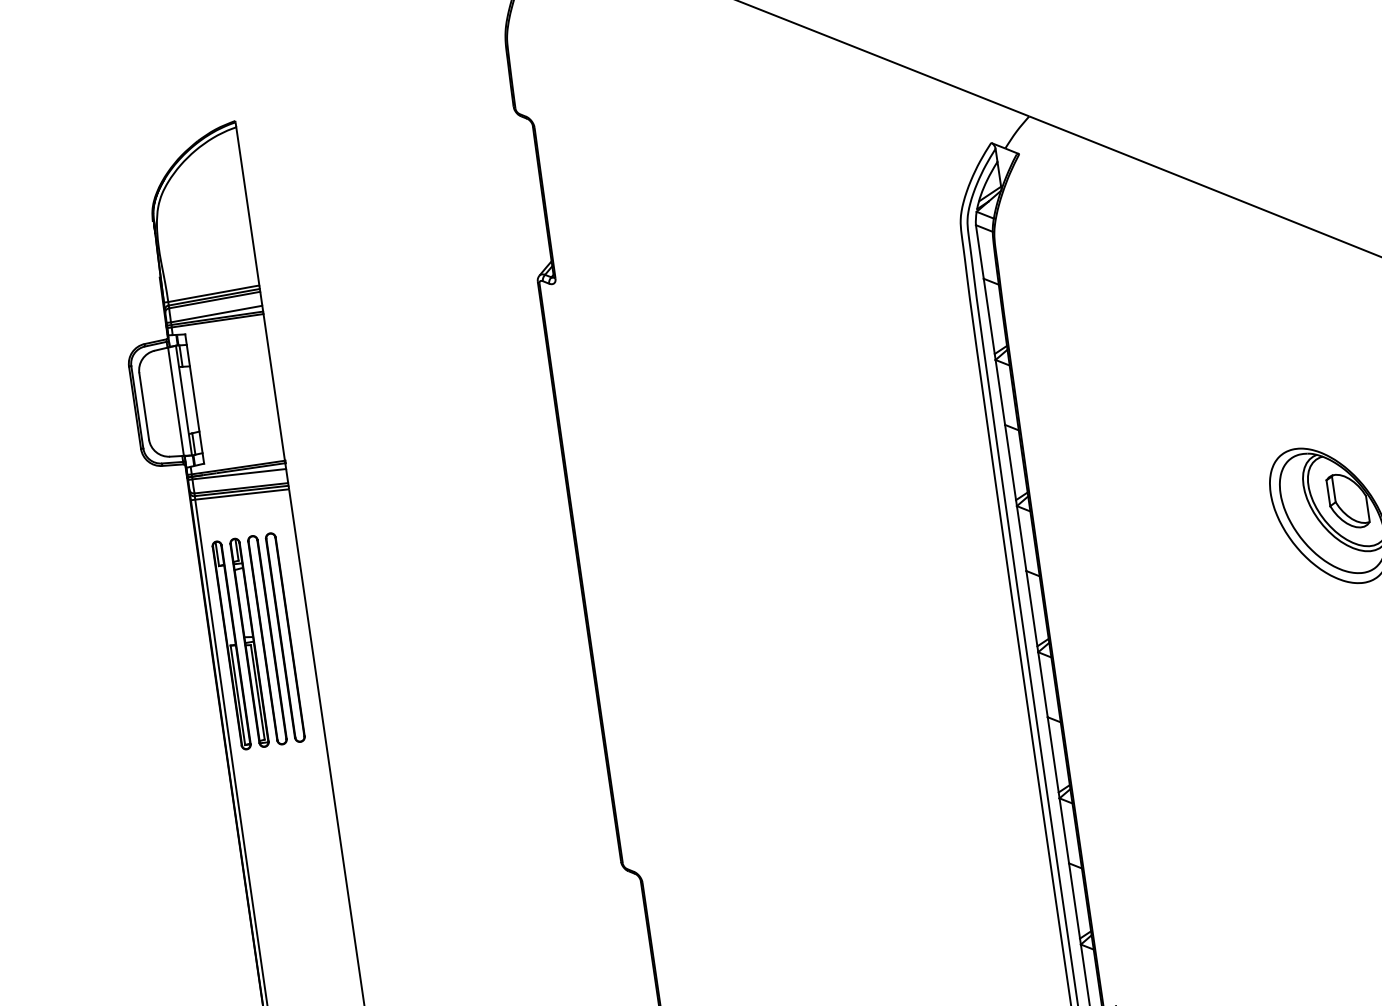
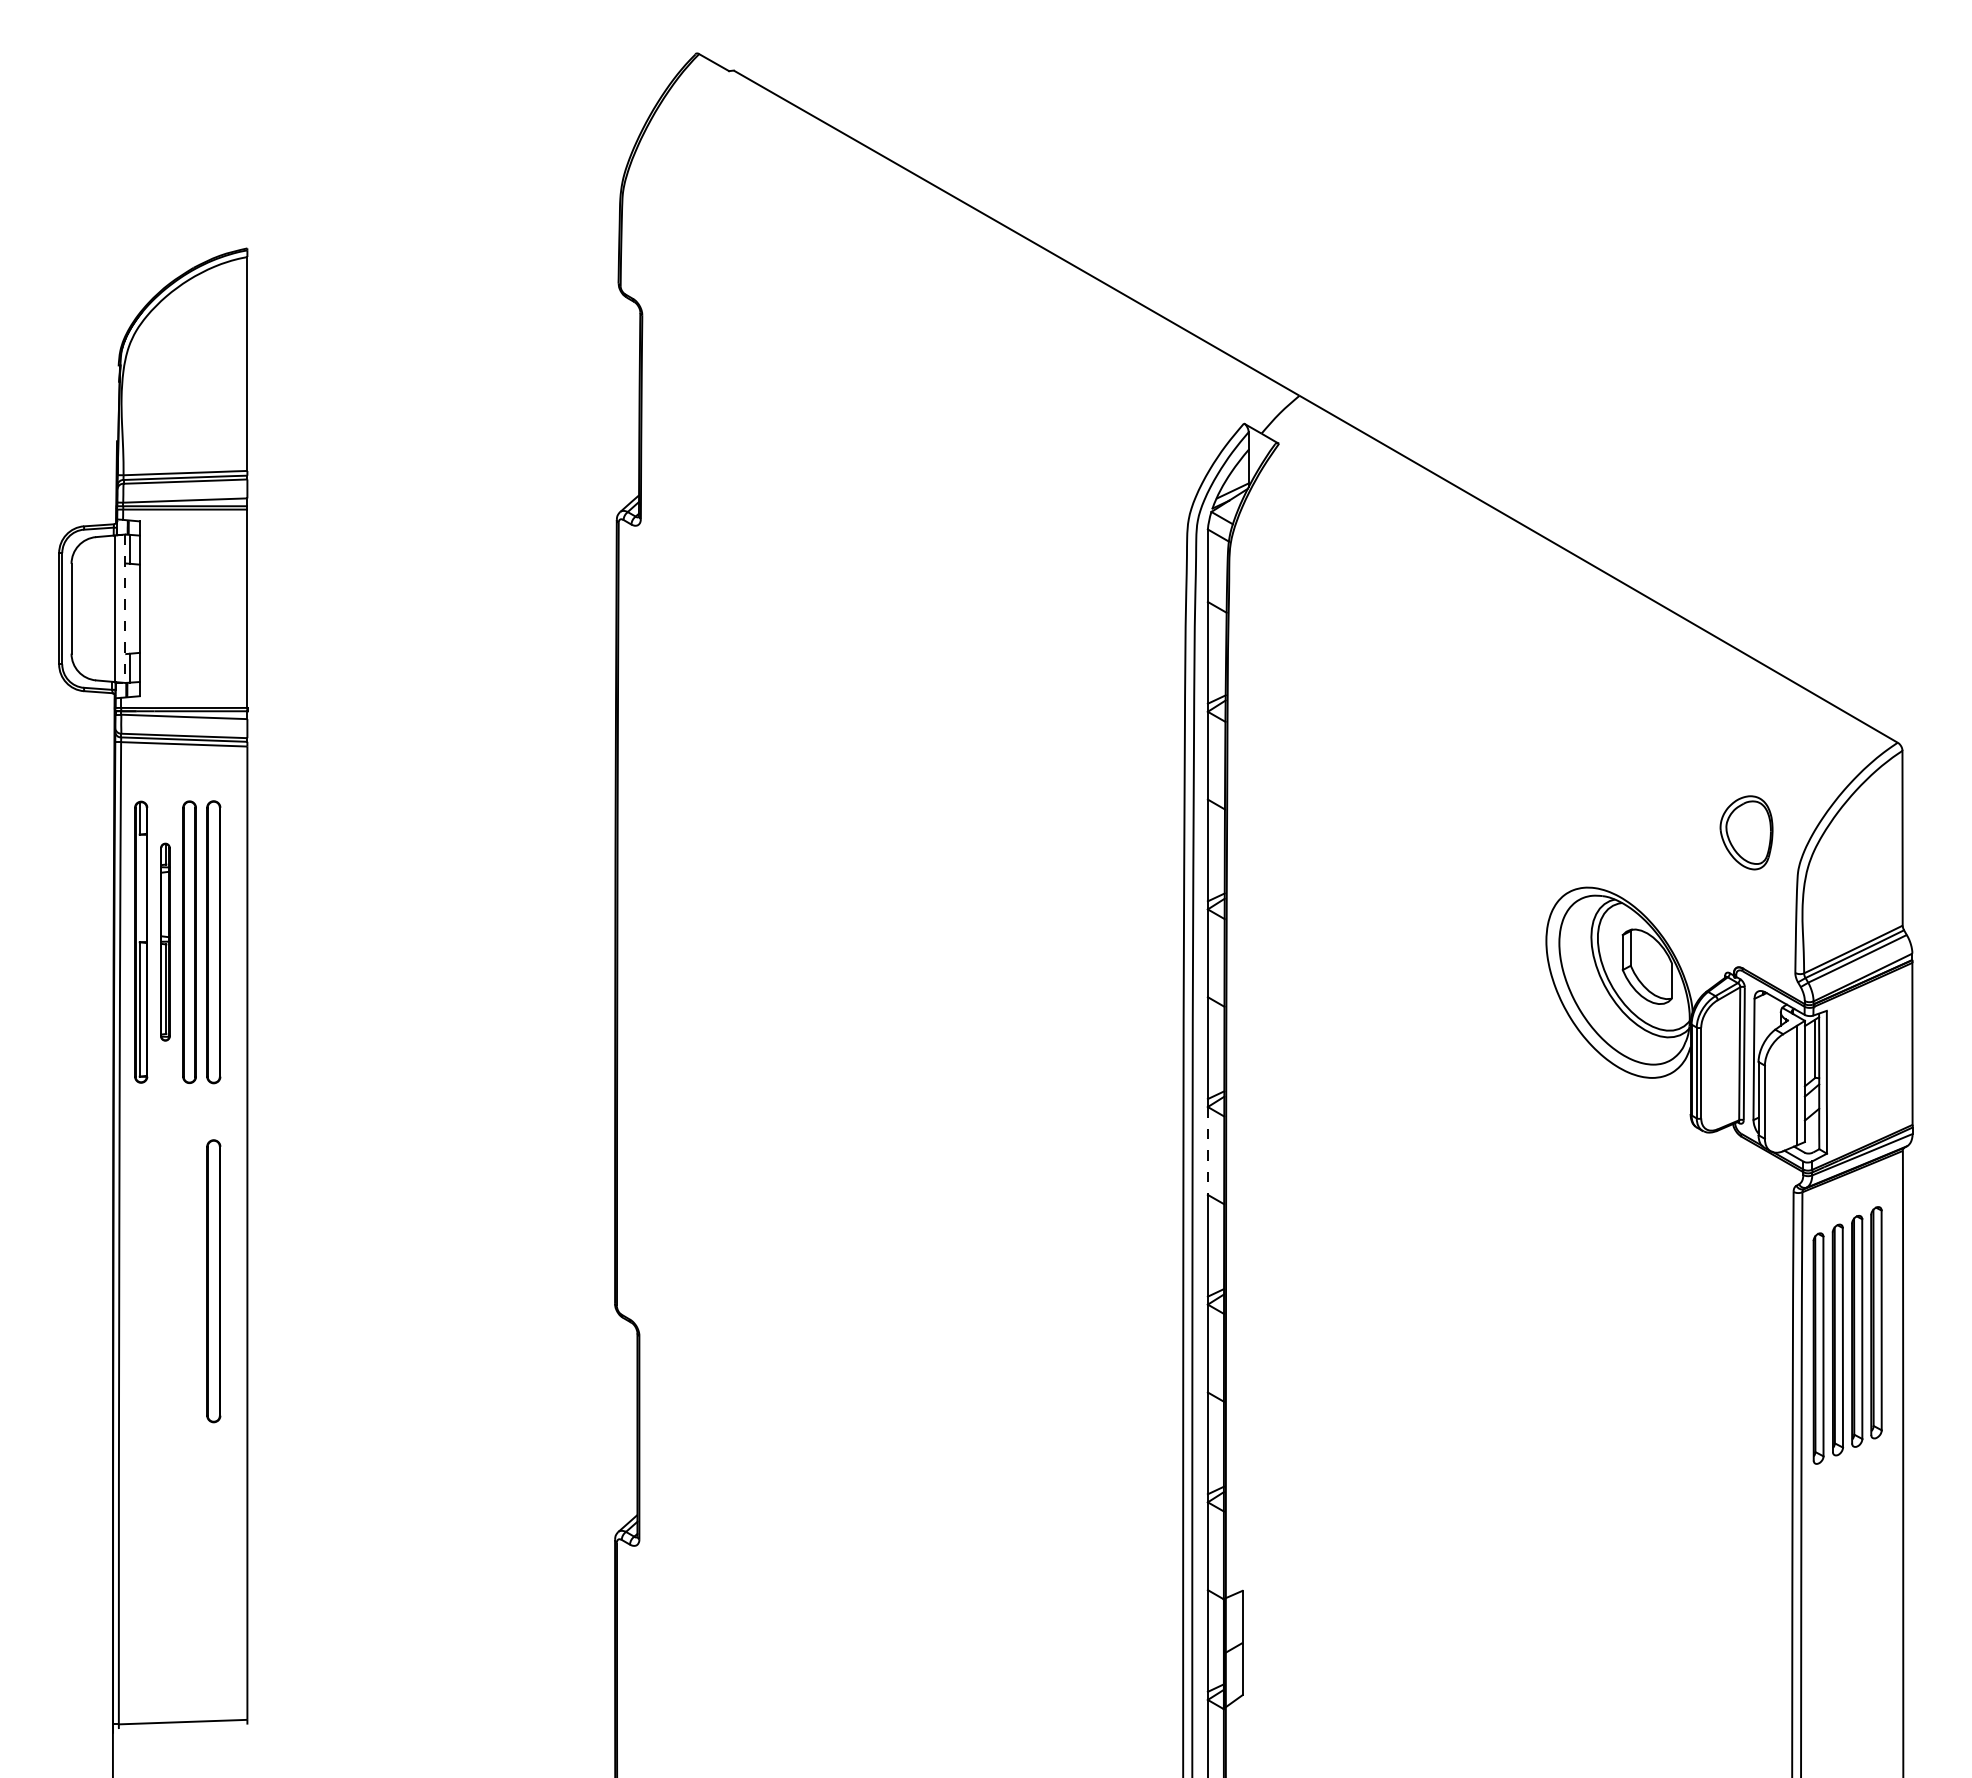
line: (184, 401) -> (125, 609), solid -> dashed
part: (249, 642) -> (165, 941), size x0.7
line: (1042, 684) -> (1207, 1150), solid -> dashed
part: (321, 888) -> (213, 1281), added

